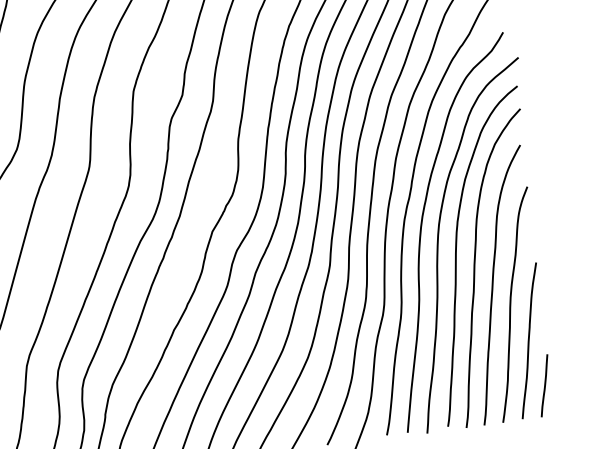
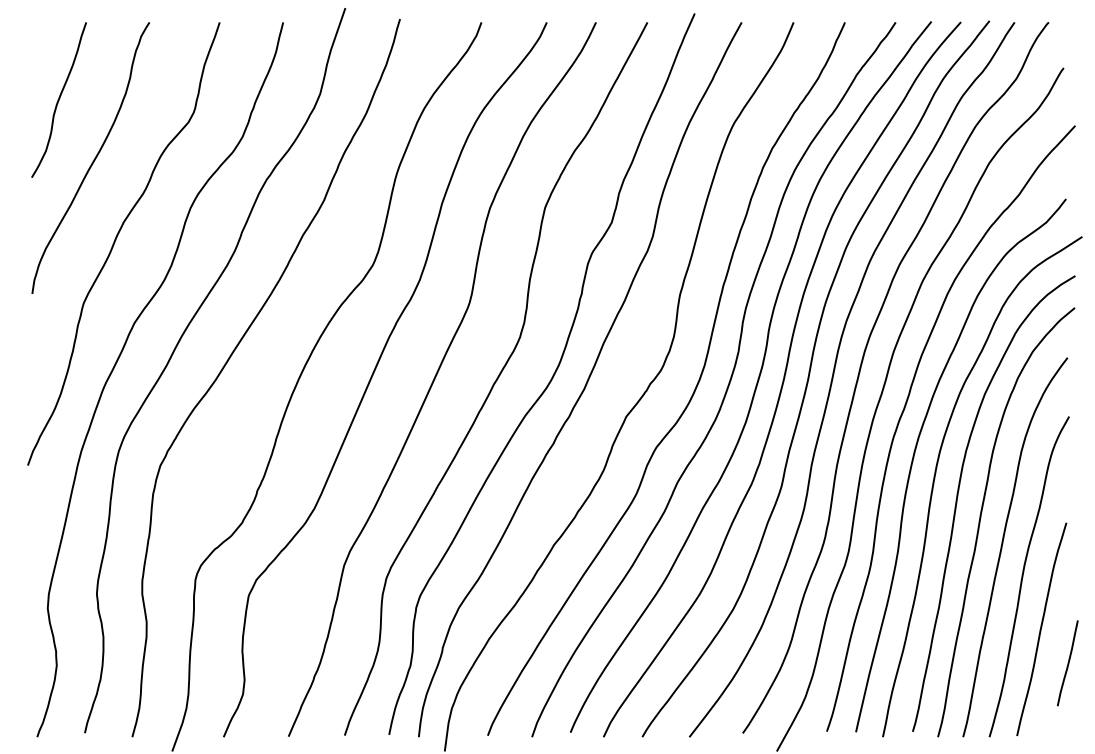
curve: (544, 385) -> (1067, 663), moved

